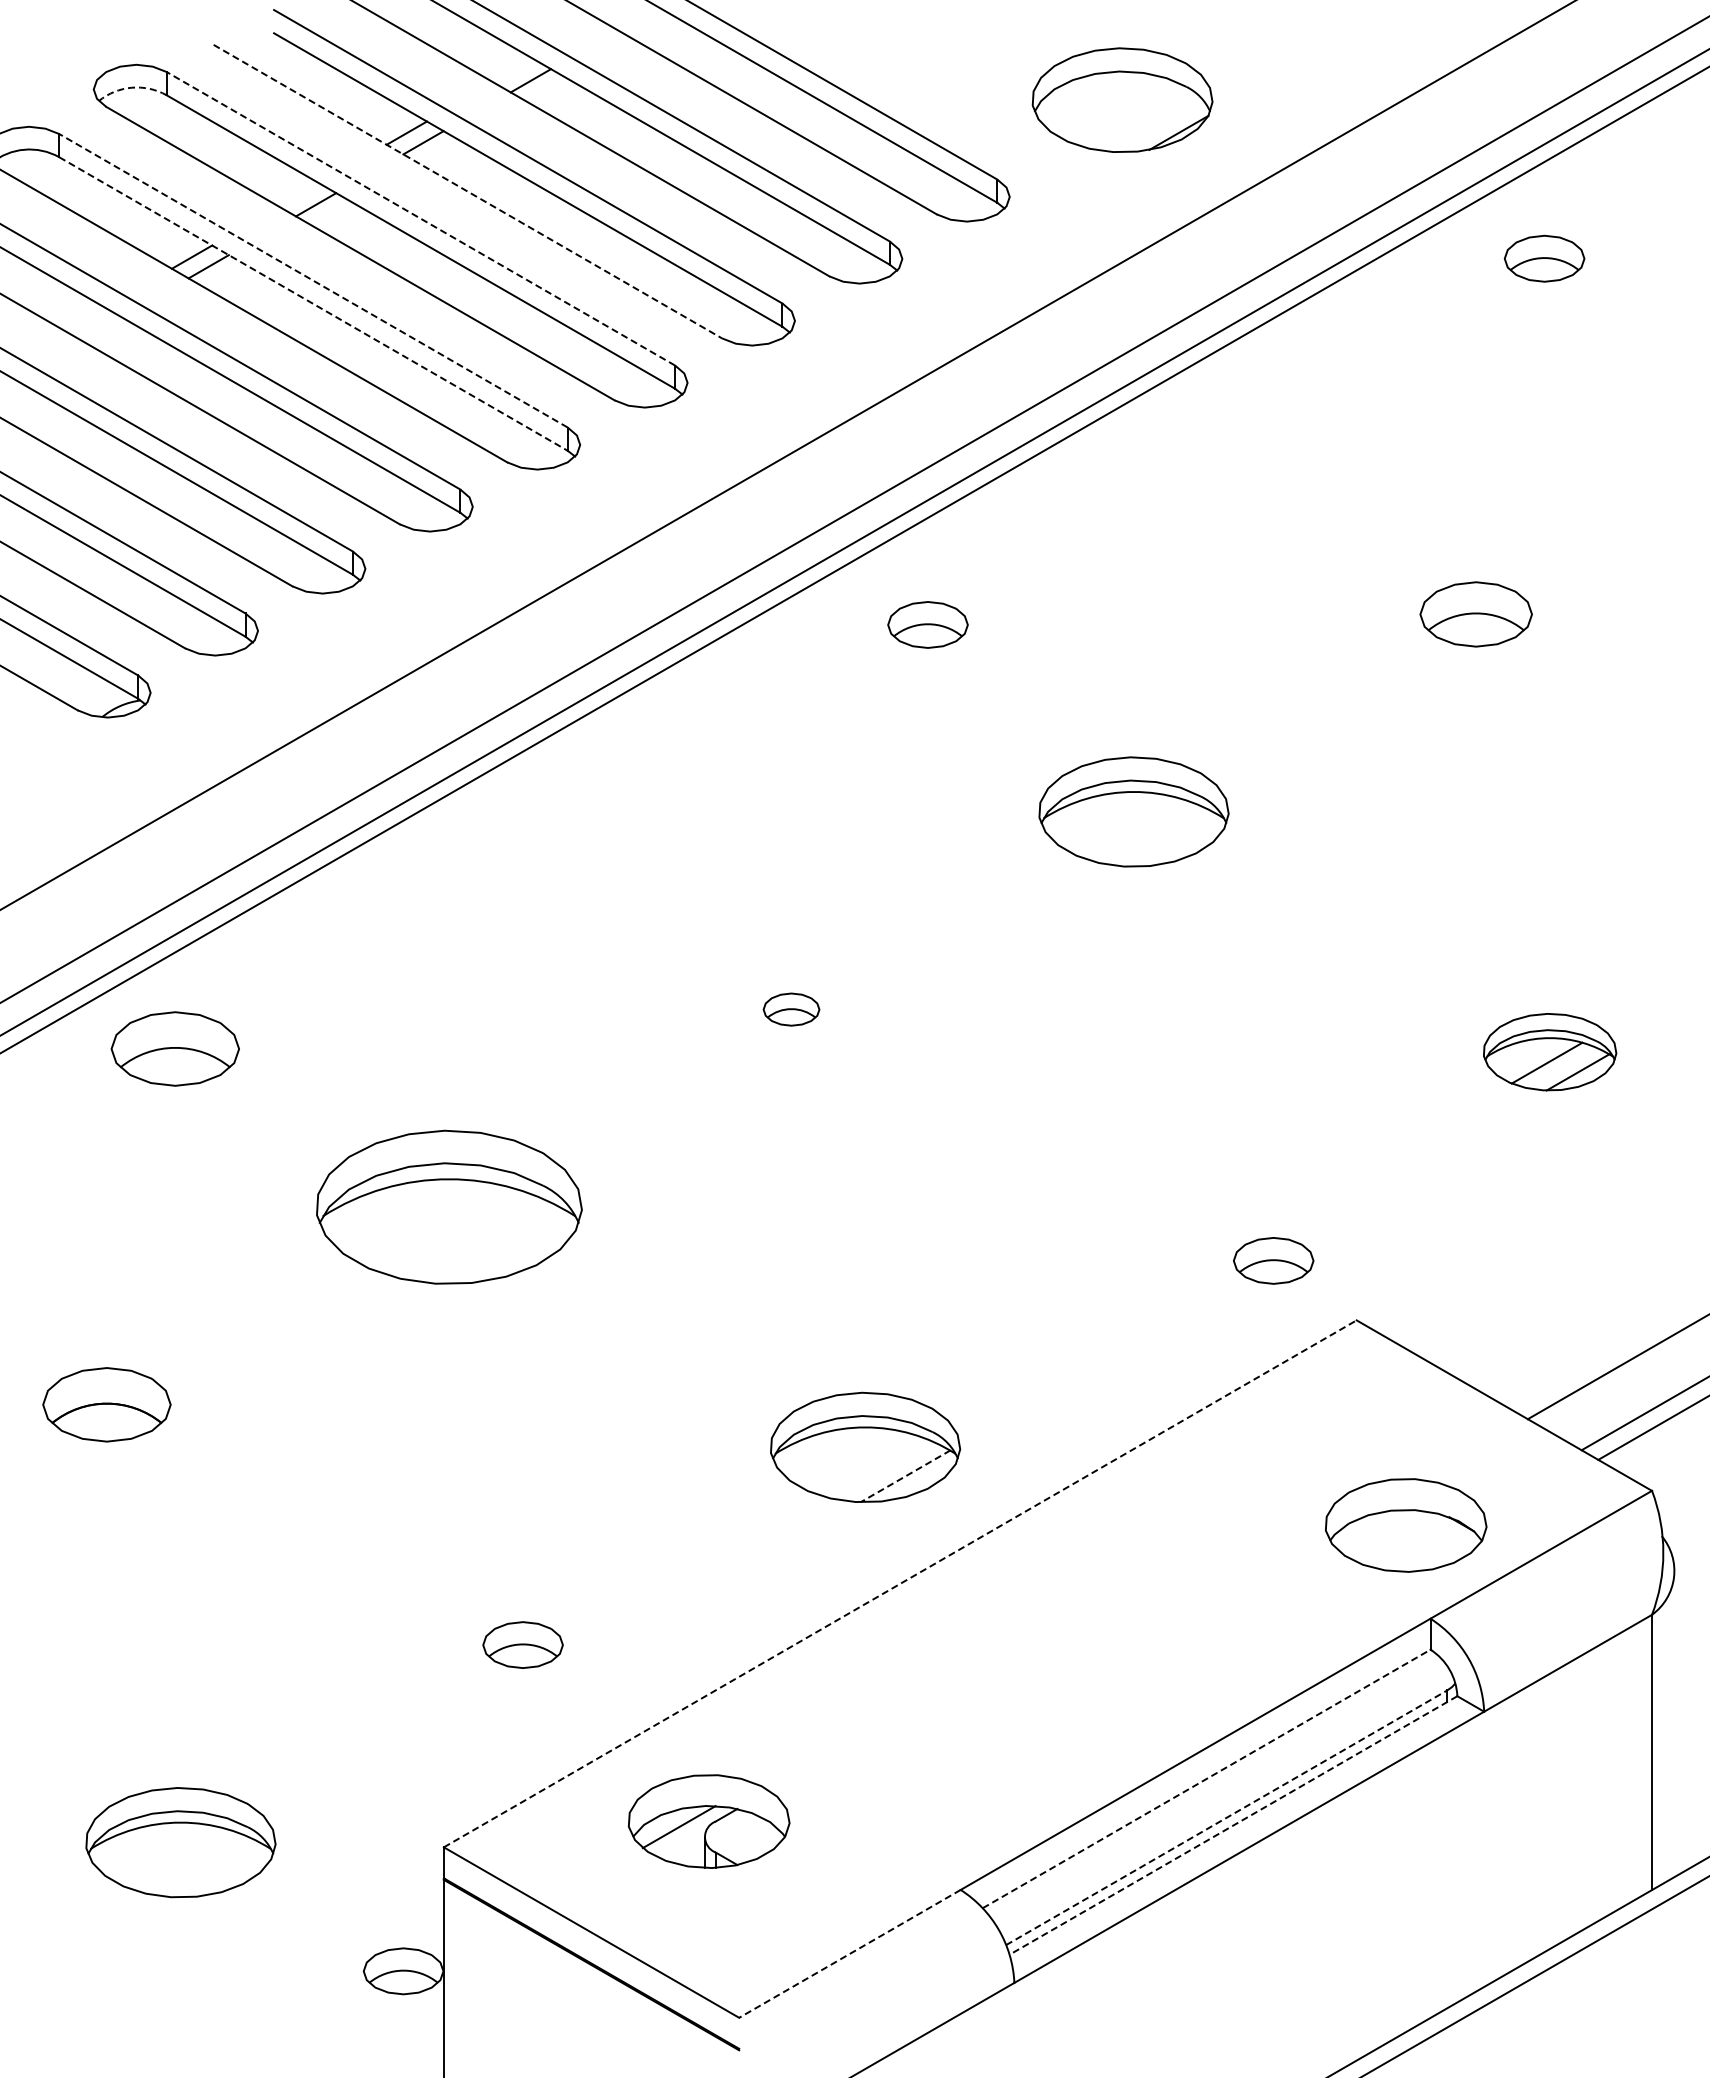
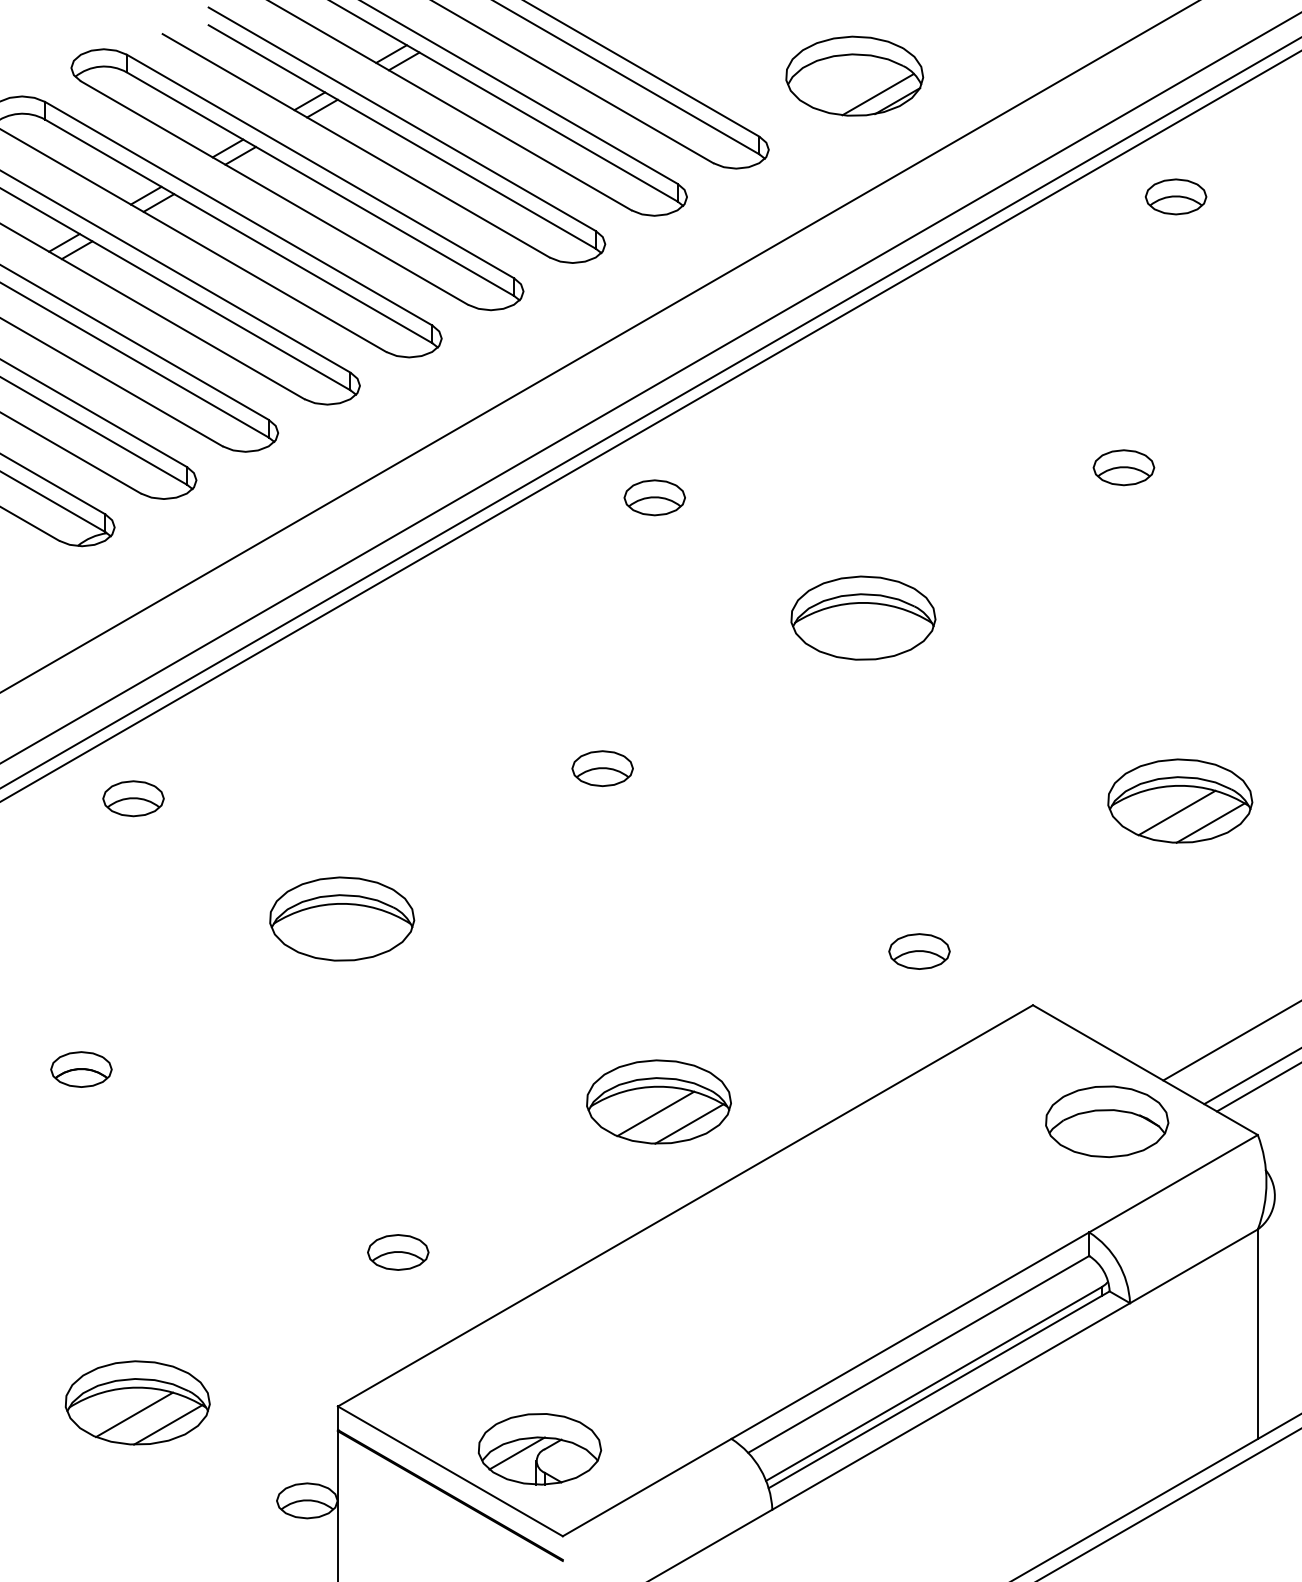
line: (514, 70) -> (391, 53), added
arc: (131, 87) -> (100, 66), dashed -> solid
line: (1153, 124) -> (878, 94), added
line: (467, 191) -> (355, 145), dashed -> solid
line: (299, 194) -> (228, 147), added
line: (420, 218) -> (320, 166), dashed -> solid
line: (313, 280) -> (238, 213), dashed -> solid
line: (313, 304) -> (238, 231), dashed -> solid
line: (84, 318) -> (64, 242), added
line: (101, 328) -> (77, 250), added
part: (1475, 614) -> (1123, 467), size x0.71
part: (927, 624) -> (654, 497), moved
part: (791, 1009) -> (602, 768), size x1.43
part: (175, 1049) -> (133, 798), size x0.62
part: (1549, 1051) -> (1179, 800), size x1.43
part: (449, 1206) -> (342, 918), size x0.71
part: (1273, 1260) -> (919, 951), moved
part: (106, 1404) -> (81, 1069), size x0.62
line: (860, 1462) -> (655, 1113), added
line: (905, 1476) -> (689, 1124), dashed -> solid
part: (1406, 1525) -> (1107, 1121), moved
line: (900, 1583) -> (685, 1205), dashed -> solid
line: (1207, 1778) -> (919, 1354), dashed -> solid
line: (1226, 1817) -> (933, 1383), dashed -> solid
part: (708, 1821) -> (539, 1449), moved
line: (1233, 1825) -> (939, 1389), dashed -> solid
line: (176, 1858) -> (134, 1414), added
line: (220, 1871) -> (167, 1424), added
line: (849, 1953) -> (646, 1487), dashed -> solid

